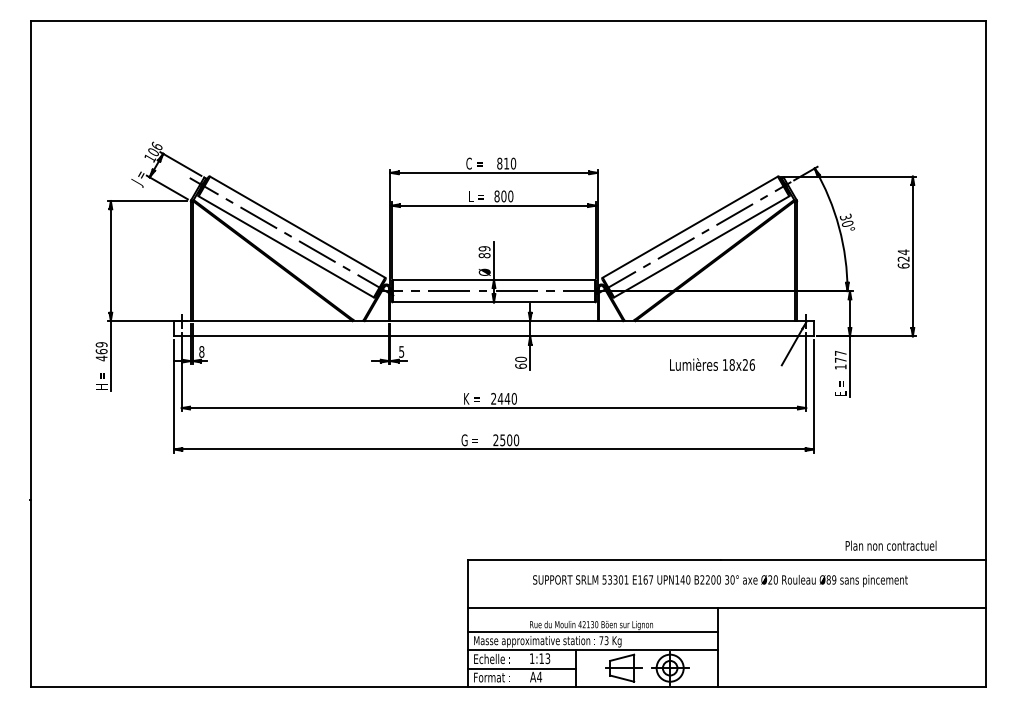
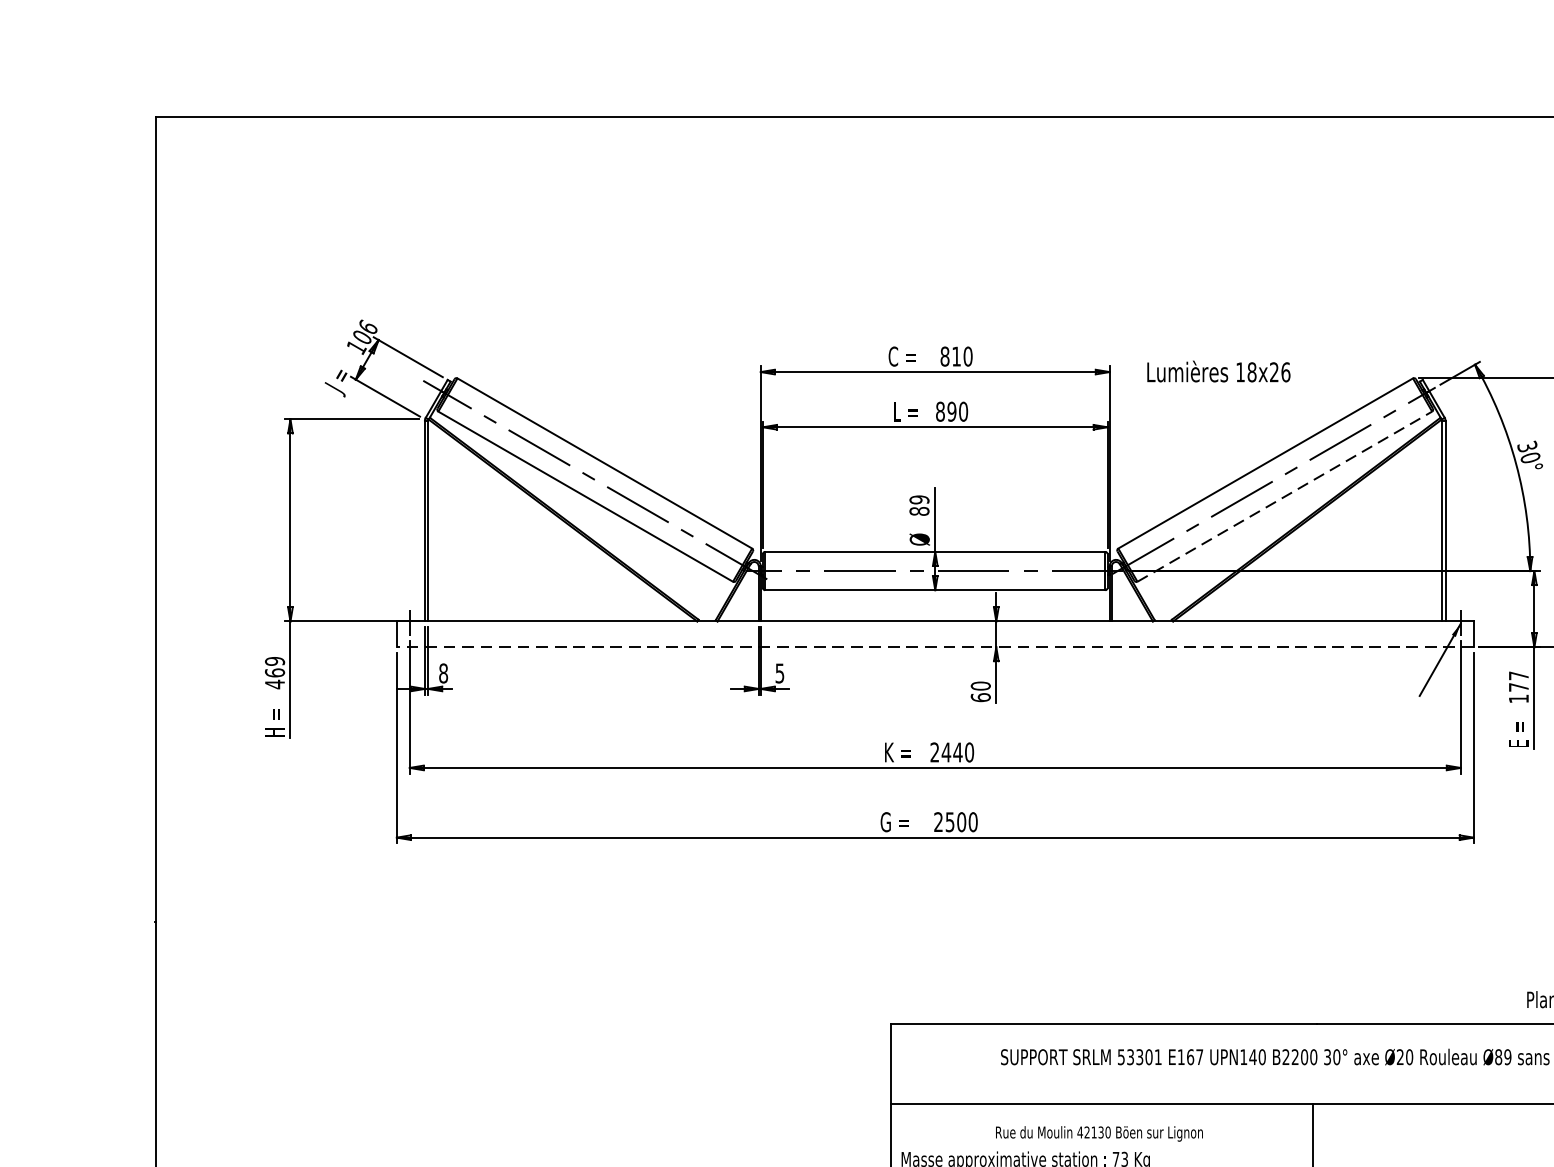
text: (503, 196) -> (951, 411), 800 -> 890
line: (702, 246) -> (1286, 496), solid -> dashed
line: (493, 336) -> (934, 647), solid -> dashed
text: (712, 364) -> (1218, 371), moved
line: (592, 632) -> (1101, 1145), removed

